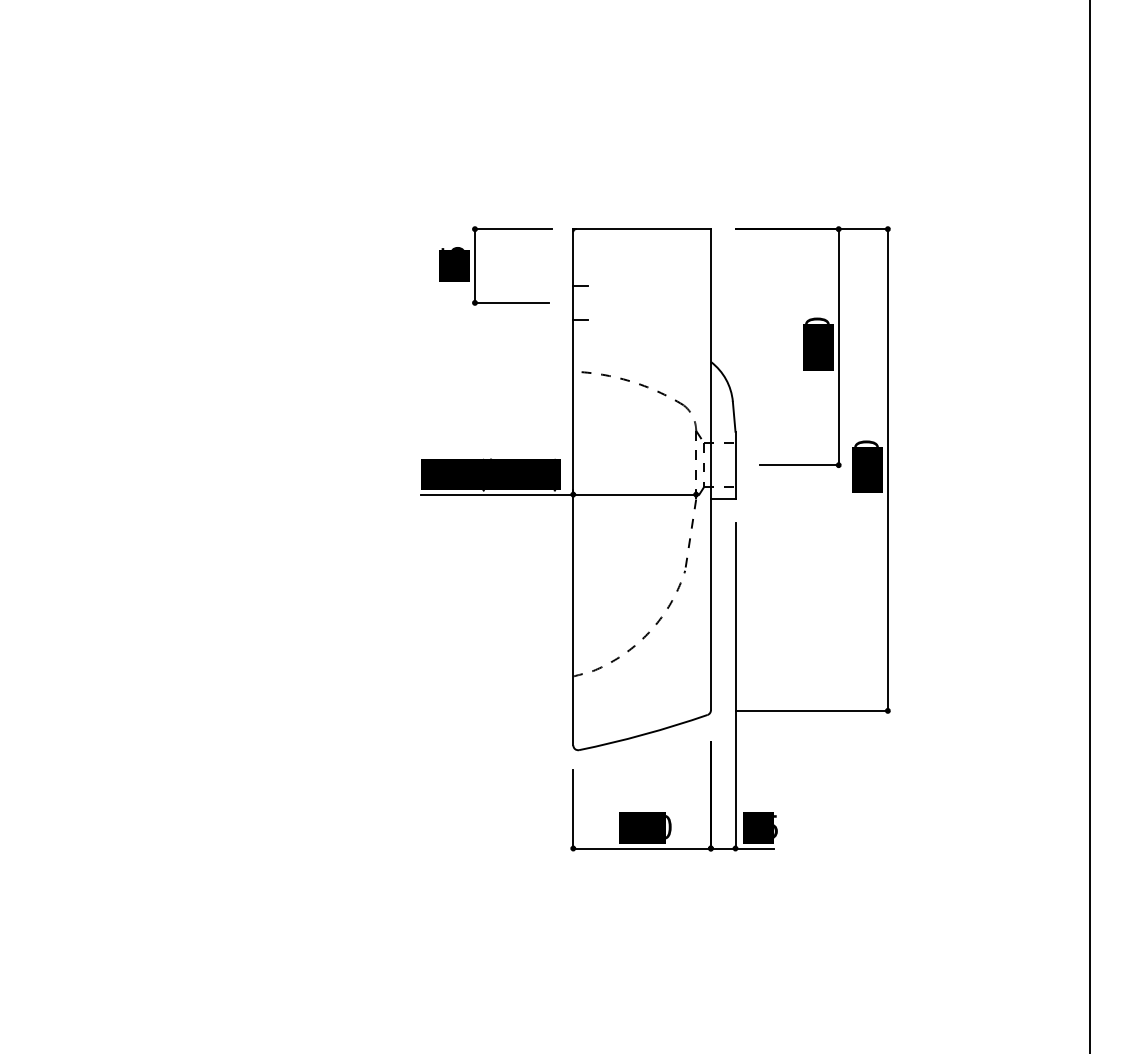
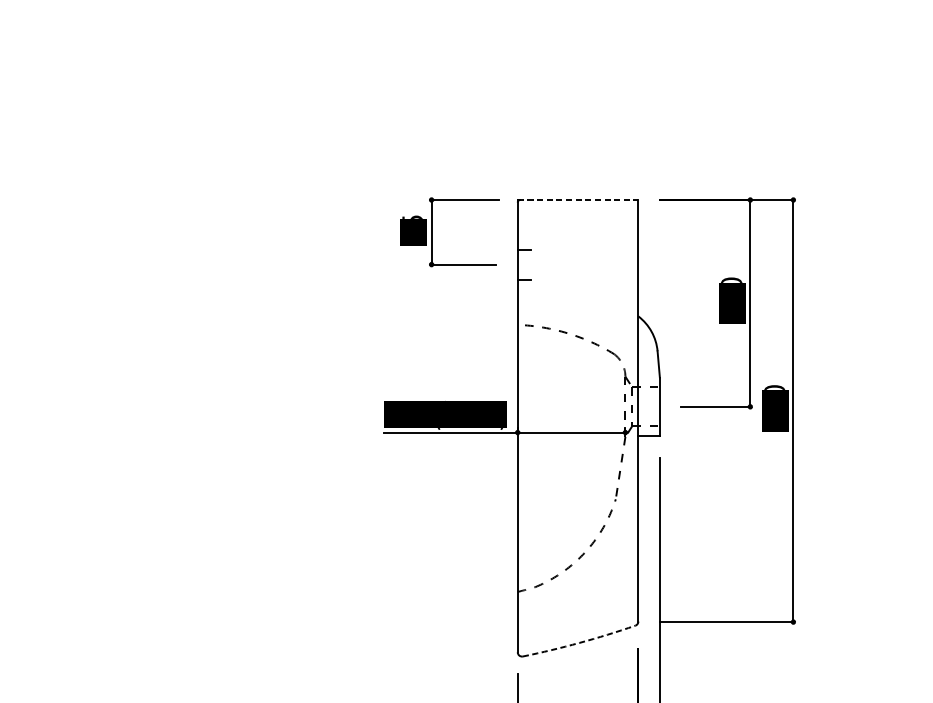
line: (642, 229) -> (578, 200), solid -> dashed
arc: (643, 734) -> (579, 642), solid -> dashed

